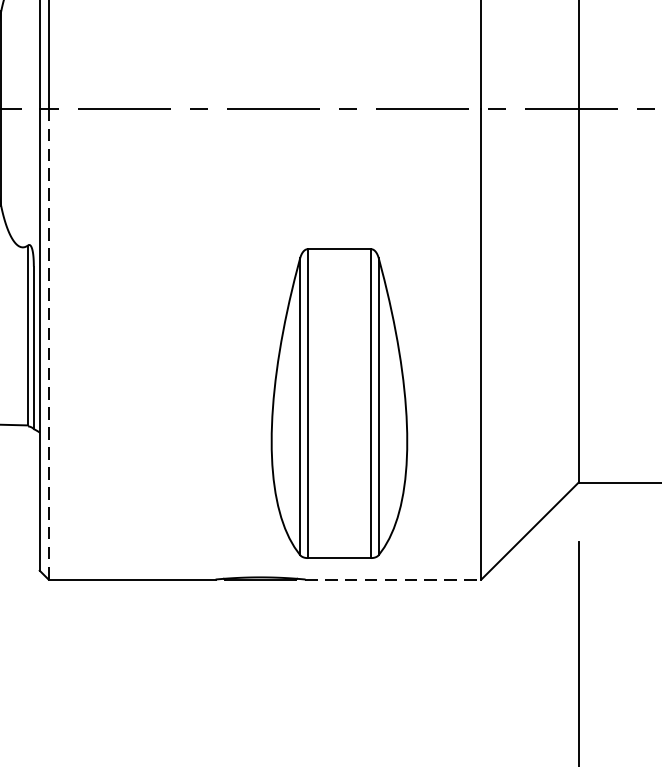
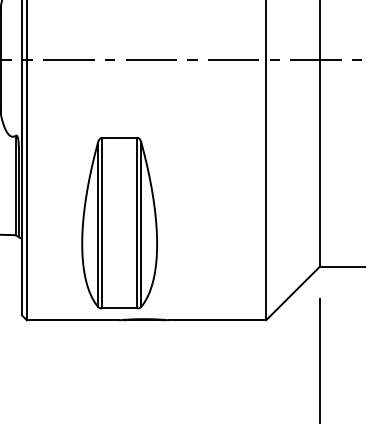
line: (47, 344) -> (26, 190), dashed -> solid
part: (339, 404) -> (119, 223), moved
line: (393, 579) -> (217, 320), dashed -> solid

